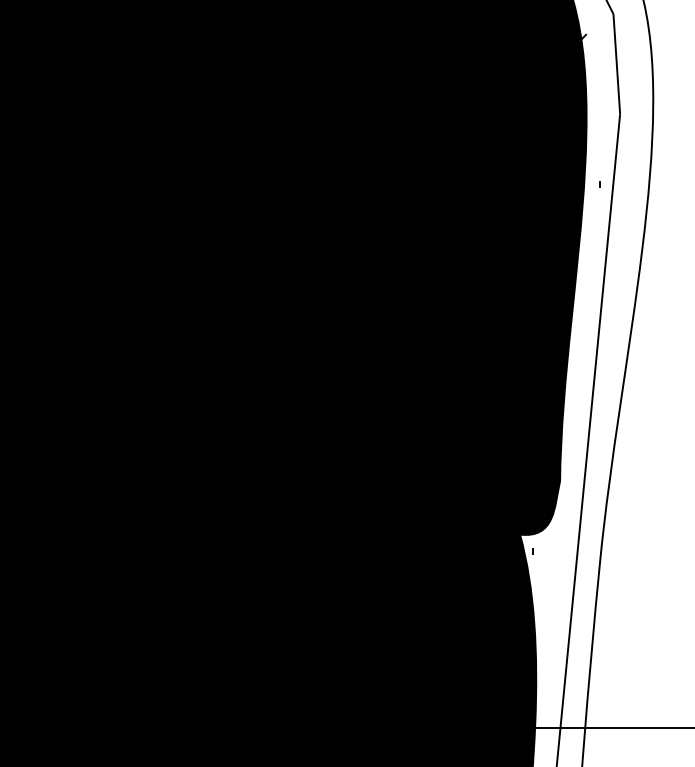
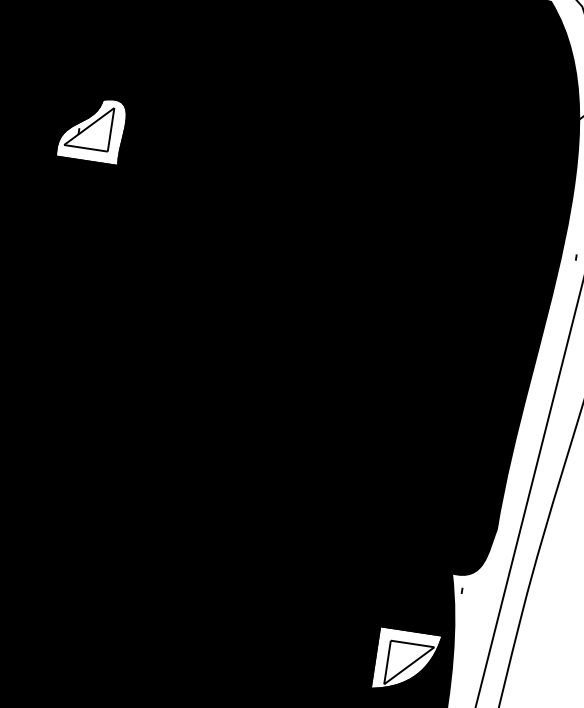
fill: (73, 126) -> (92, 129), removed
fill: (486, 634) -> (406, 661), removed

